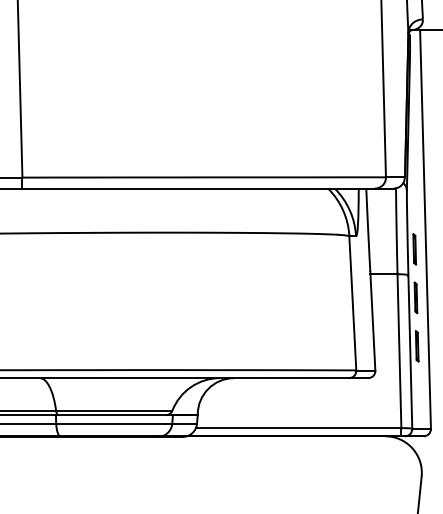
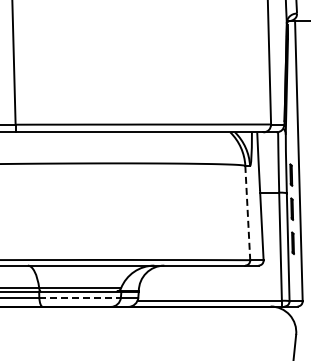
line: (352, 303) -> (247, 213), solid -> dashed
line: (114, 423) -> (80, 297), solid -> dashed

